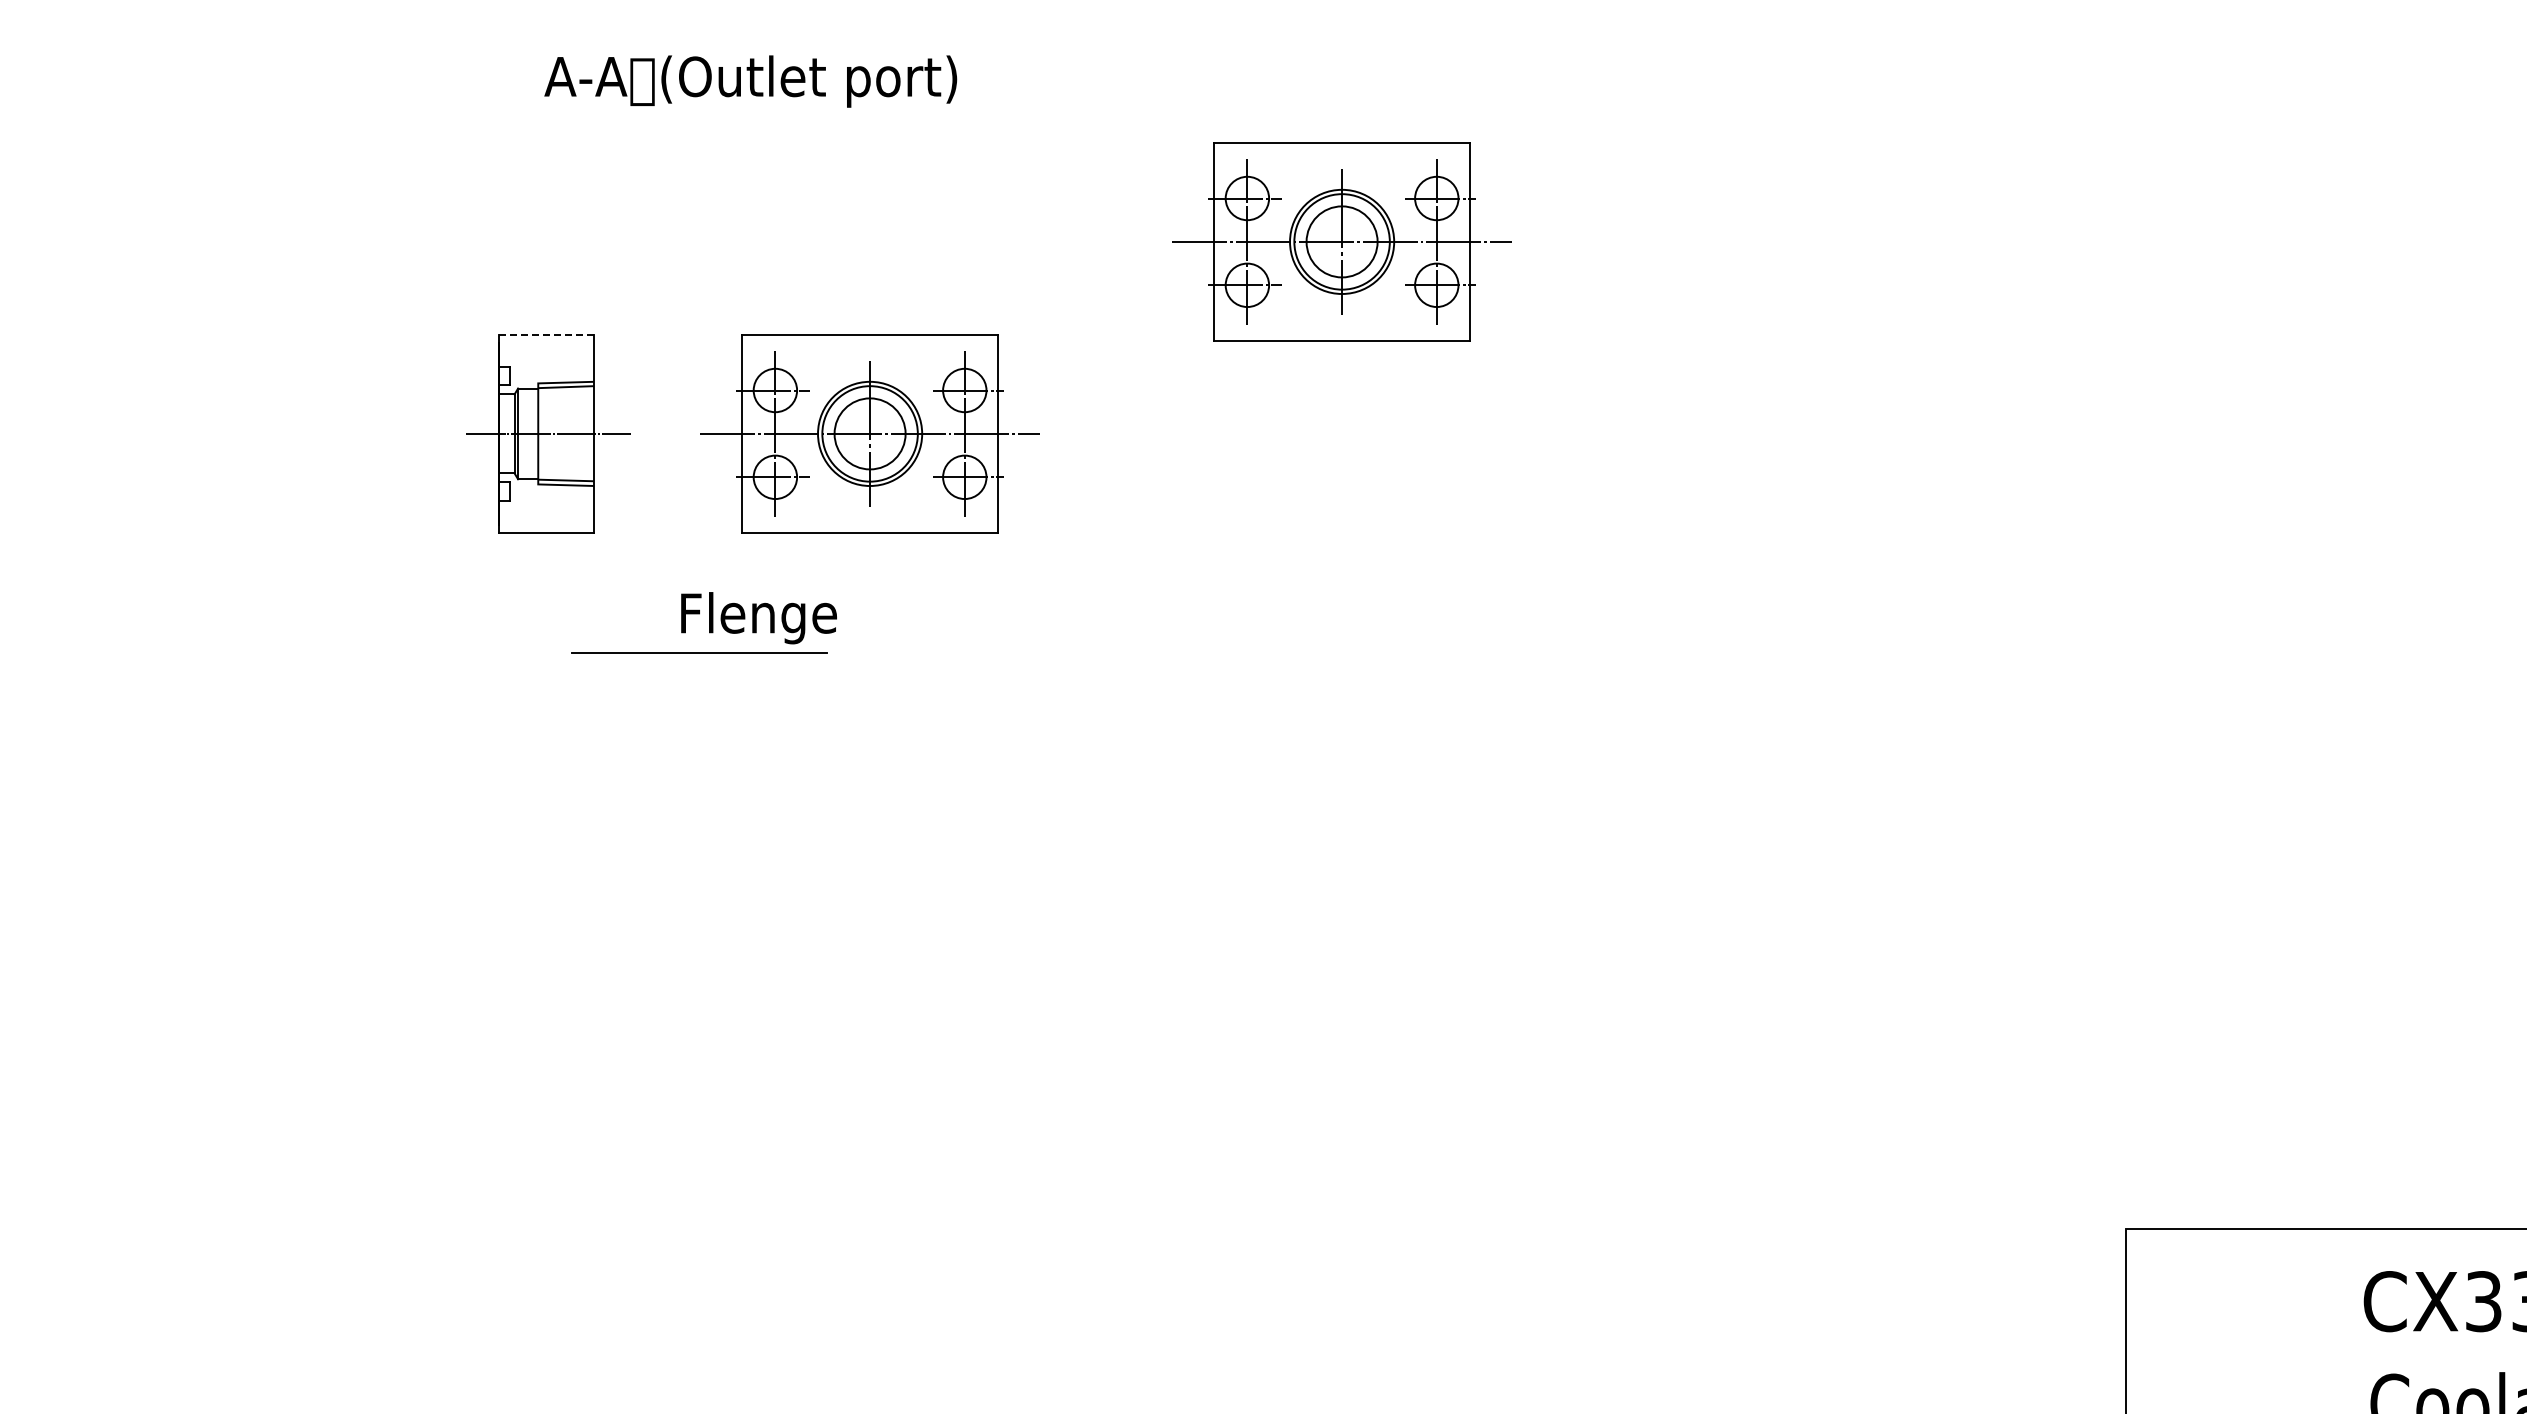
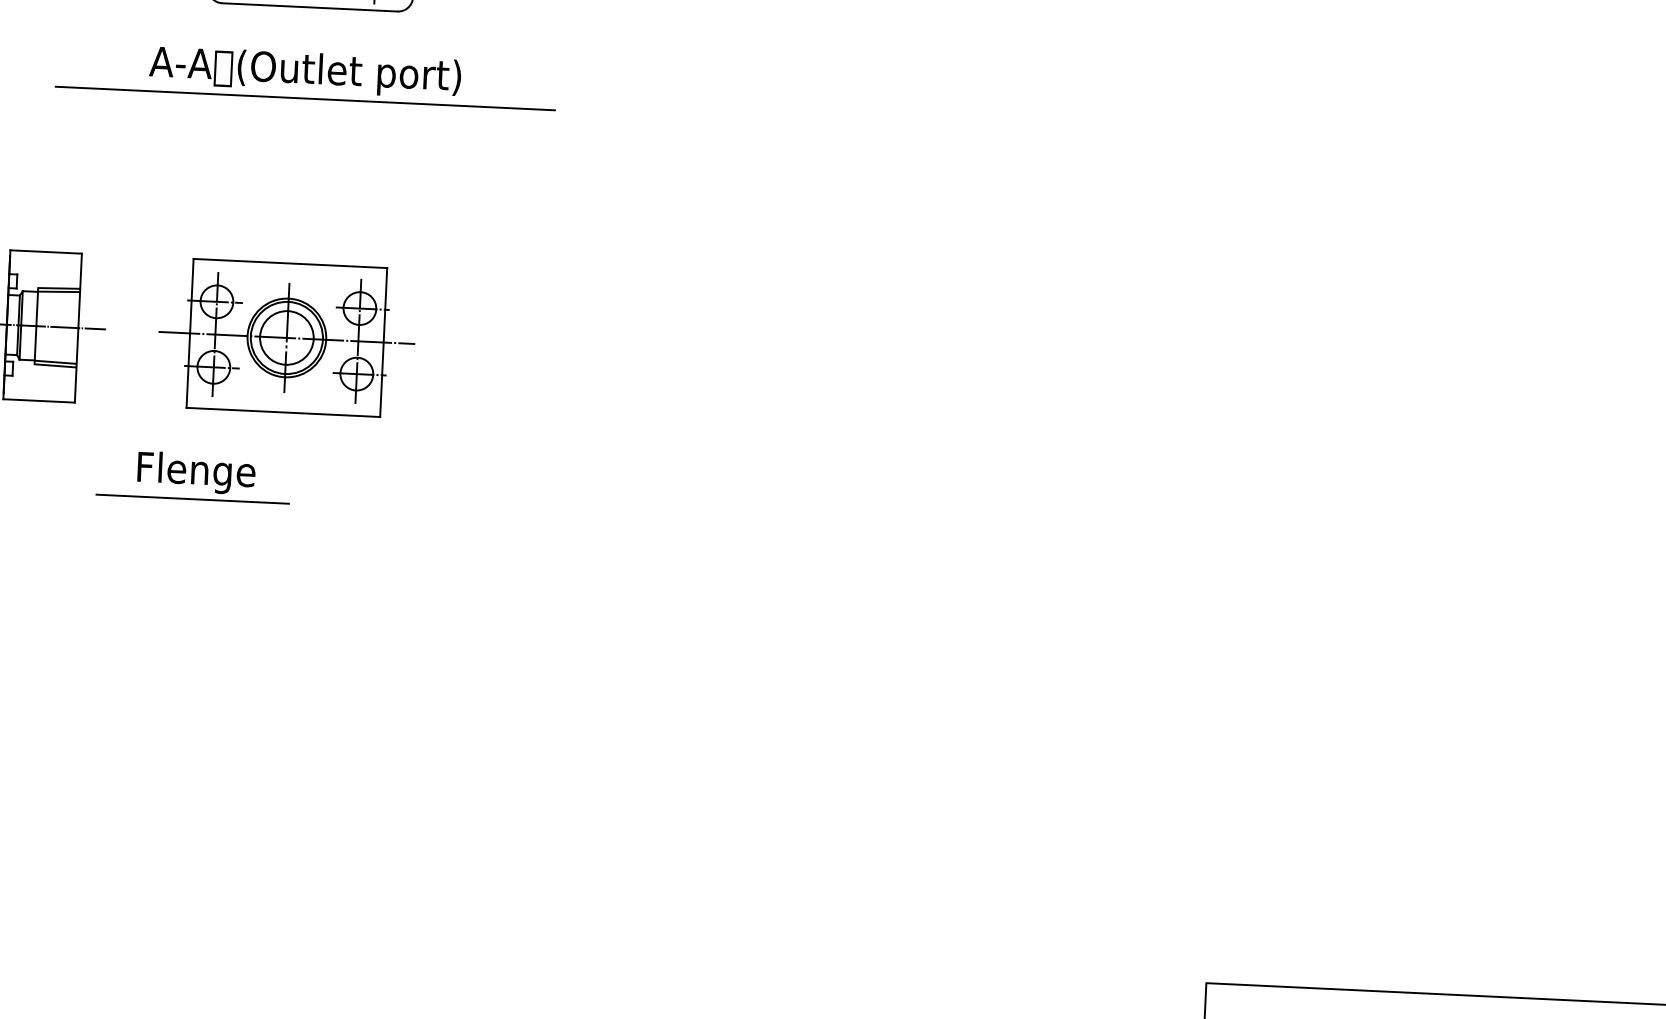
text: (750, 81) -> (305, 72), moved
line: (879, 116) -> (305, 98), added
part: (1341, 241) -> (649, 209), removed
line: (547, 335) -> (46, 252), dashed -> solid
line: (699, 652) -> (192, 498), moved

